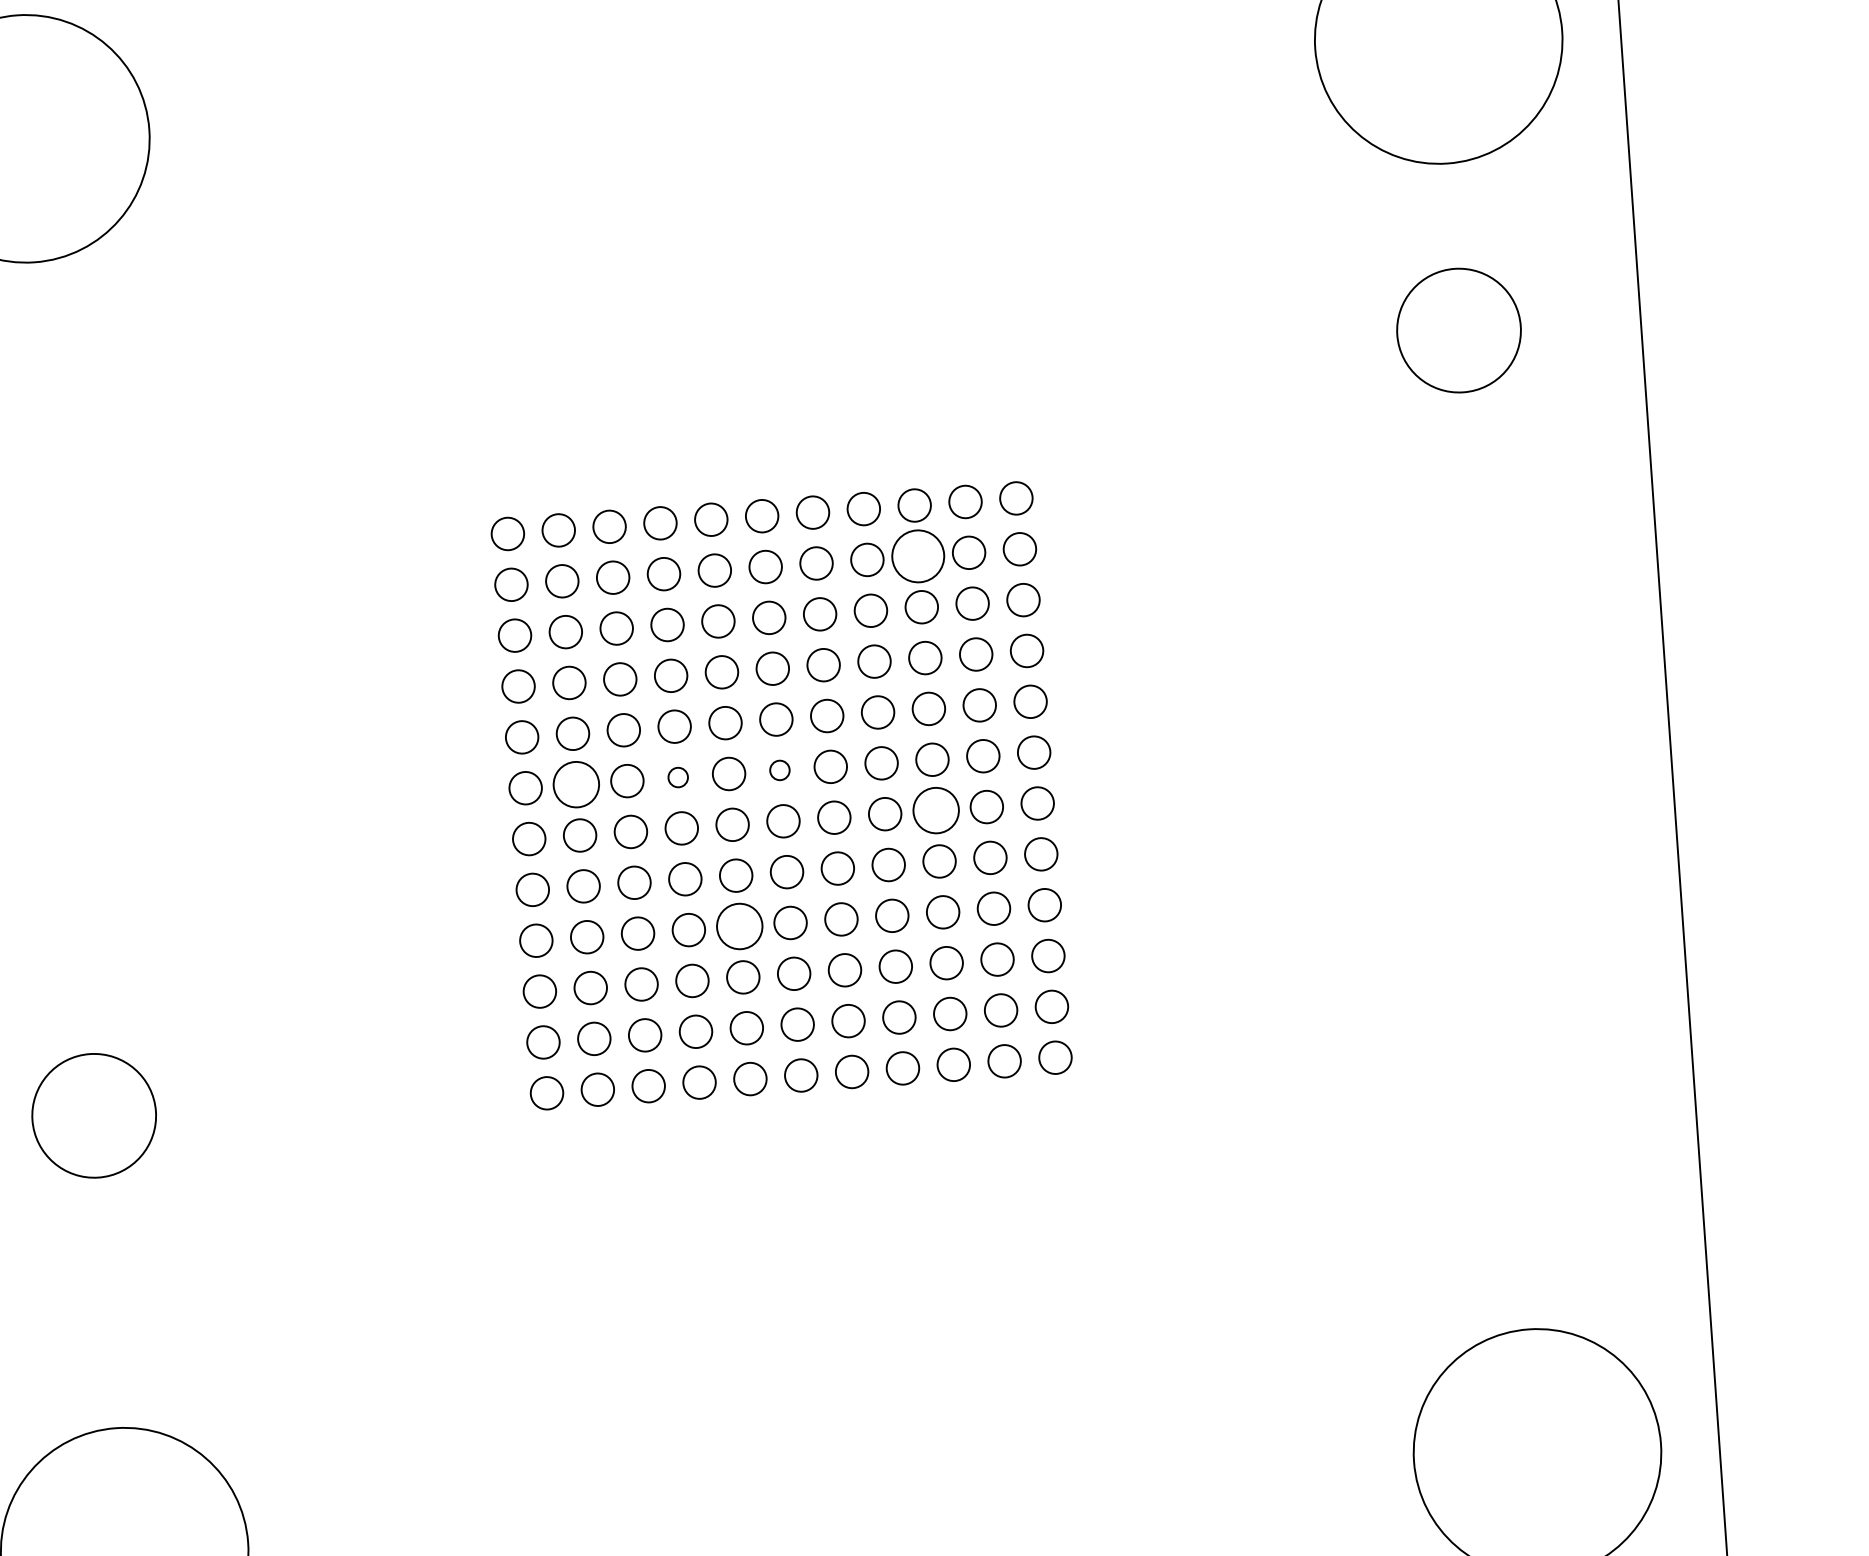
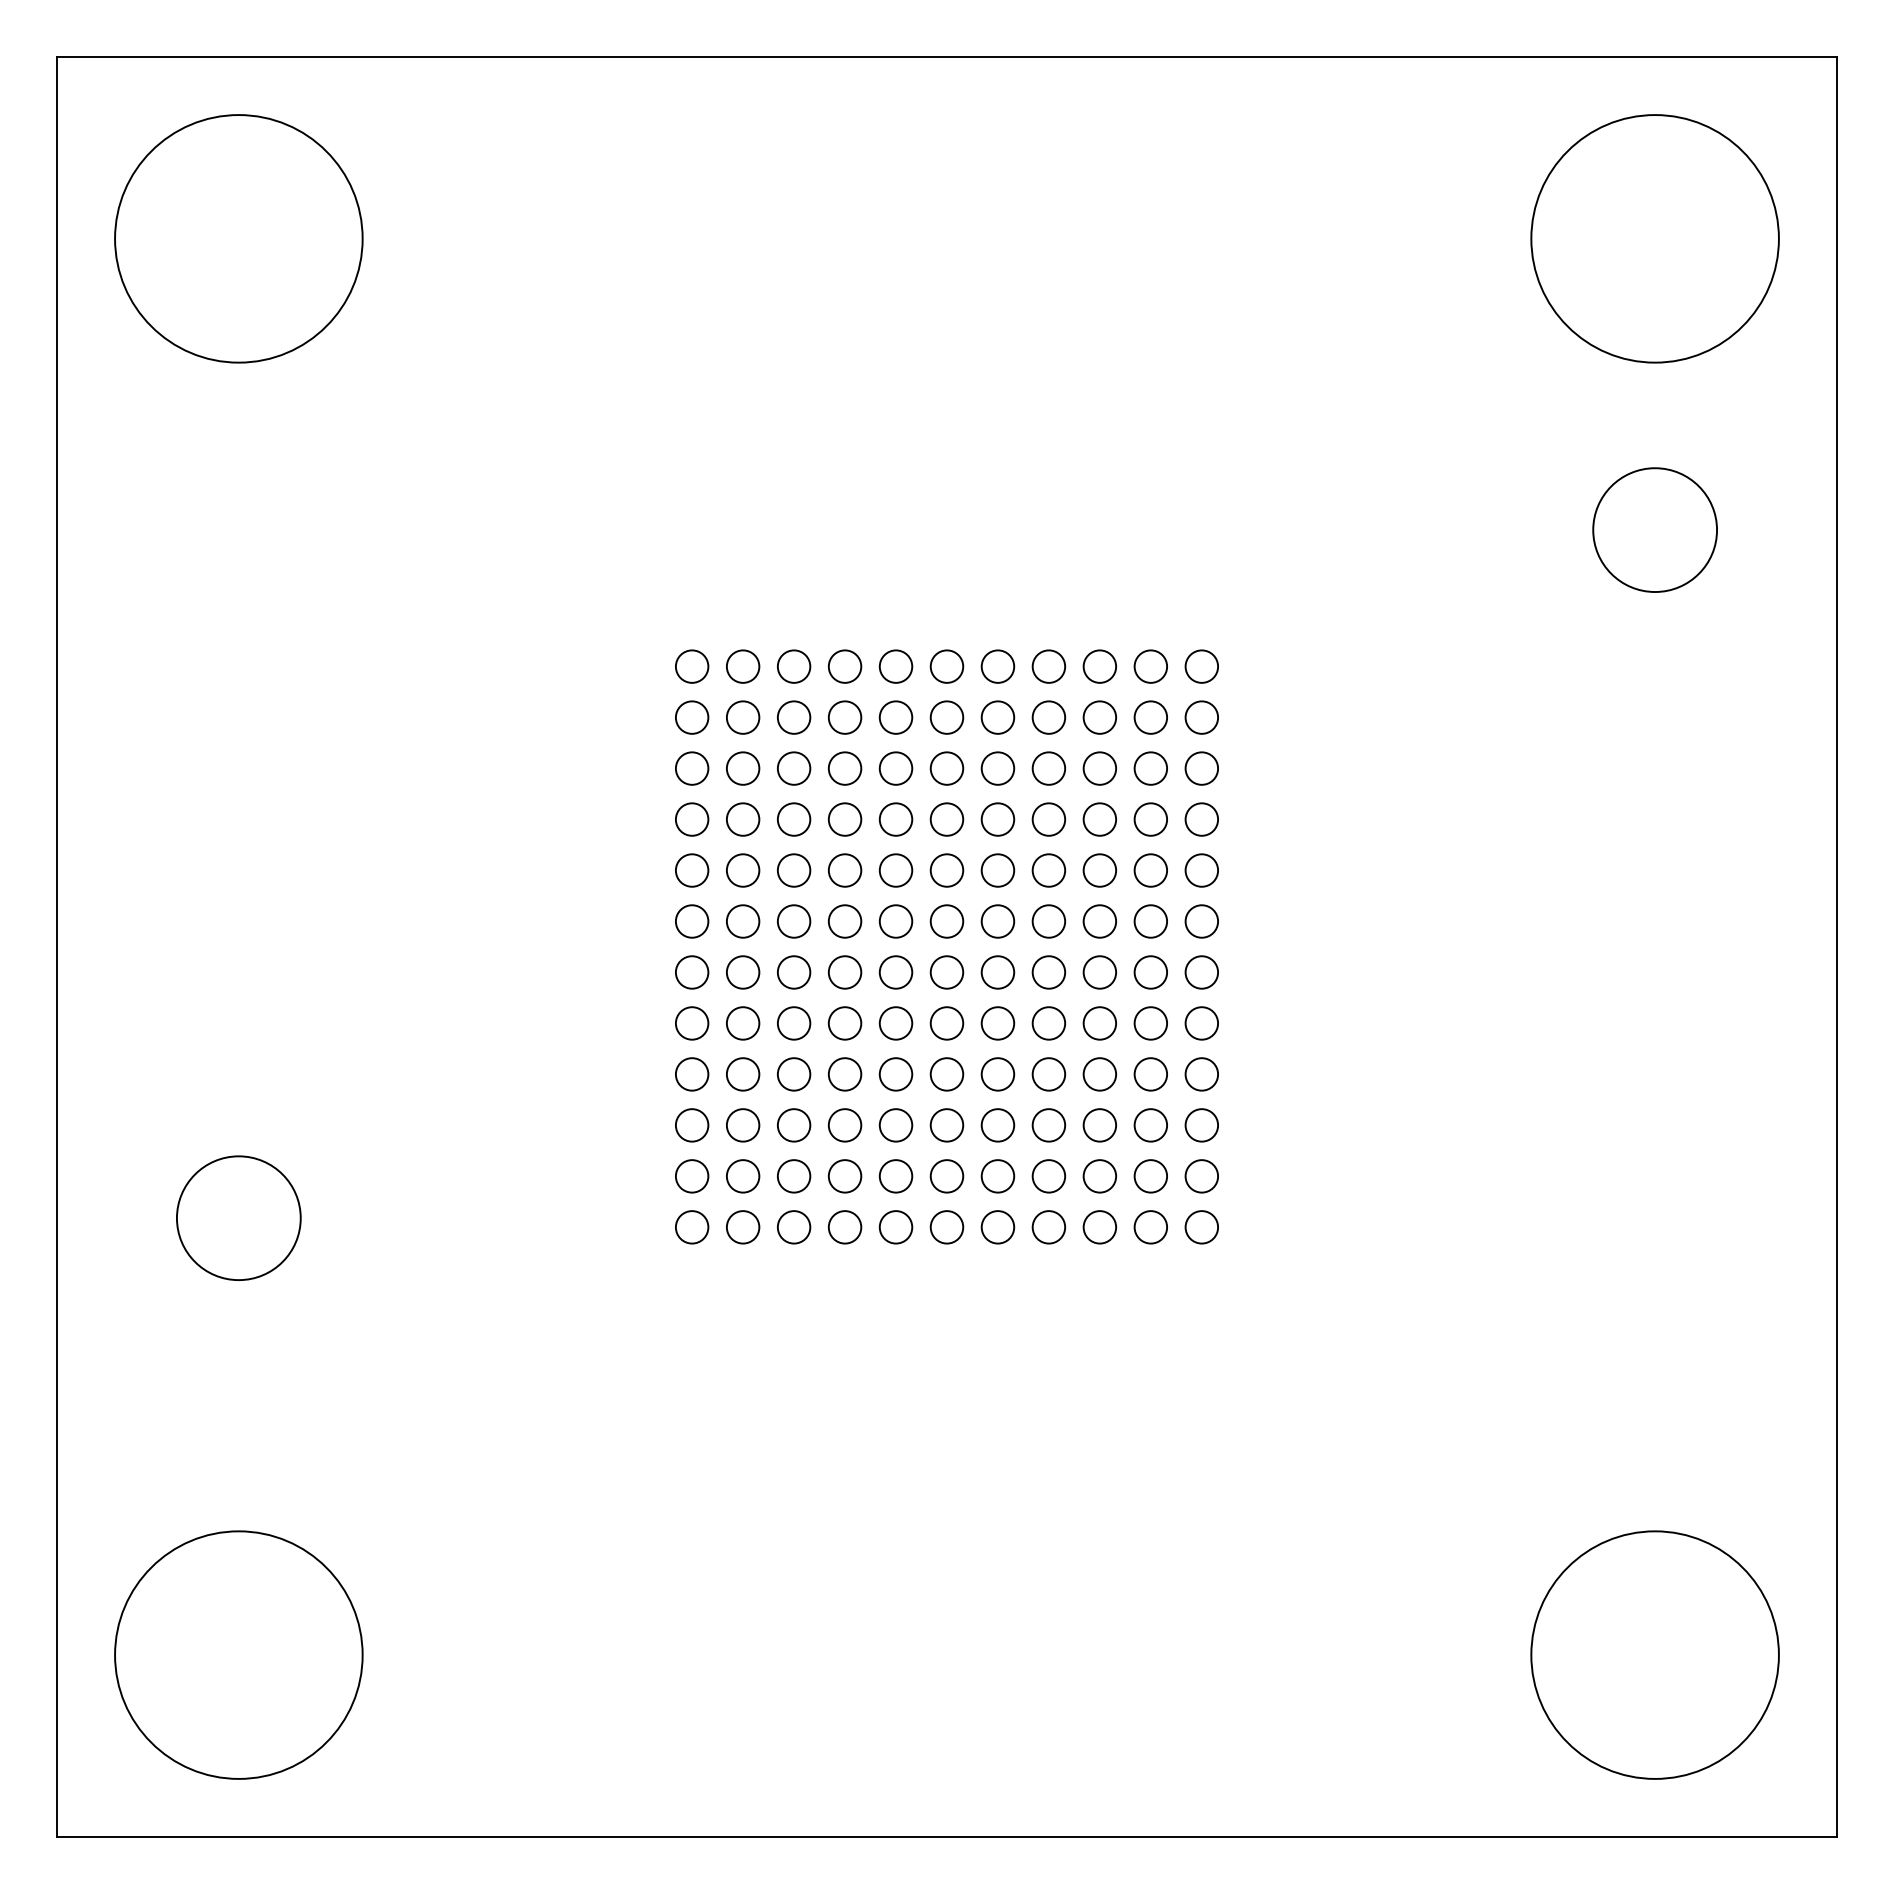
circle: (917, 556) -> (1099, 717), size x0.62
circle: (779, 770) -> (946, 921), size x1.67
circle: (677, 777) -> (844, 921), size x1.67
circle: (576, 784) -> (743, 921), size x0.71
circle: (935, 810) -> (1099, 972), size x0.71
circle: (739, 926) -> (895, 1074), size x0.71

